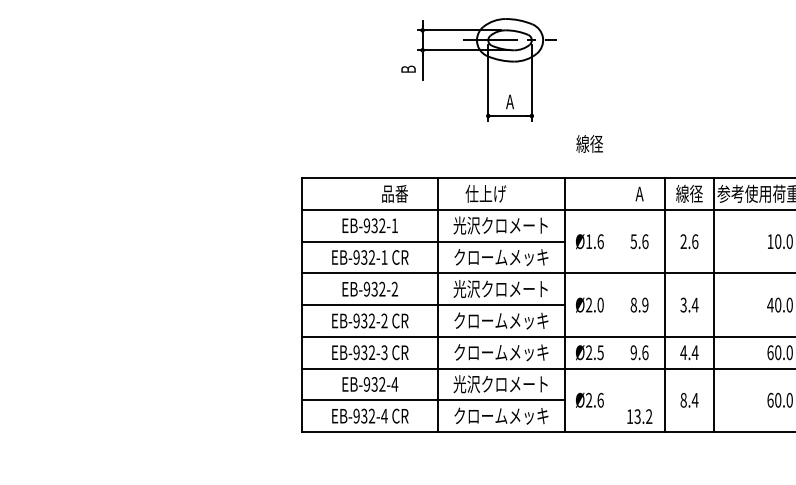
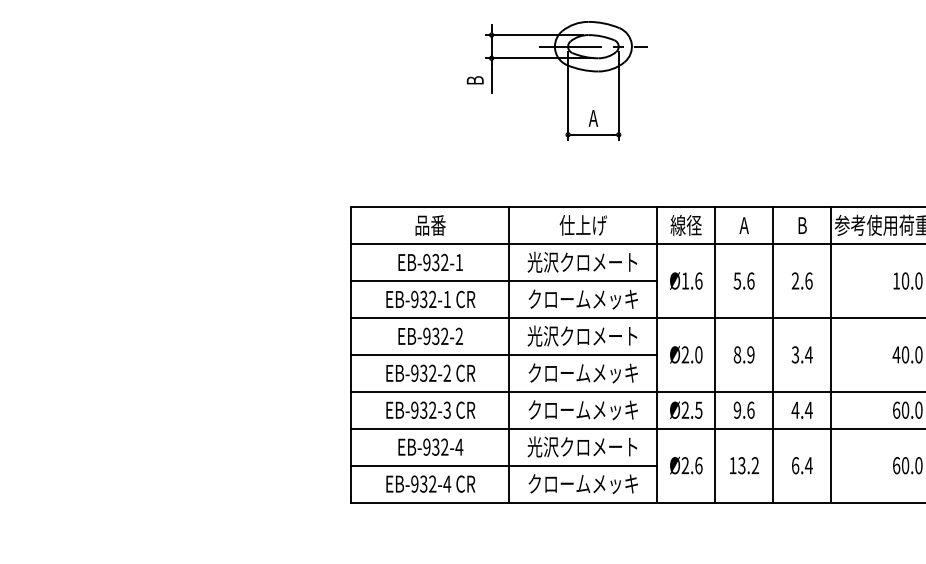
text: (589, 144) -> (685, 225), moved
text: (394, 193) -> (430, 225), moved
text: (485, 193) -> (582, 225), moved
text: (688, 193) -> (801, 224), 線径 -> B
line: (614, 304) -> (715, 354), added
text: (683, 400) -> (795, 465), 8.4 -> 6.4
text: (639, 416) -> (744, 465), moved

